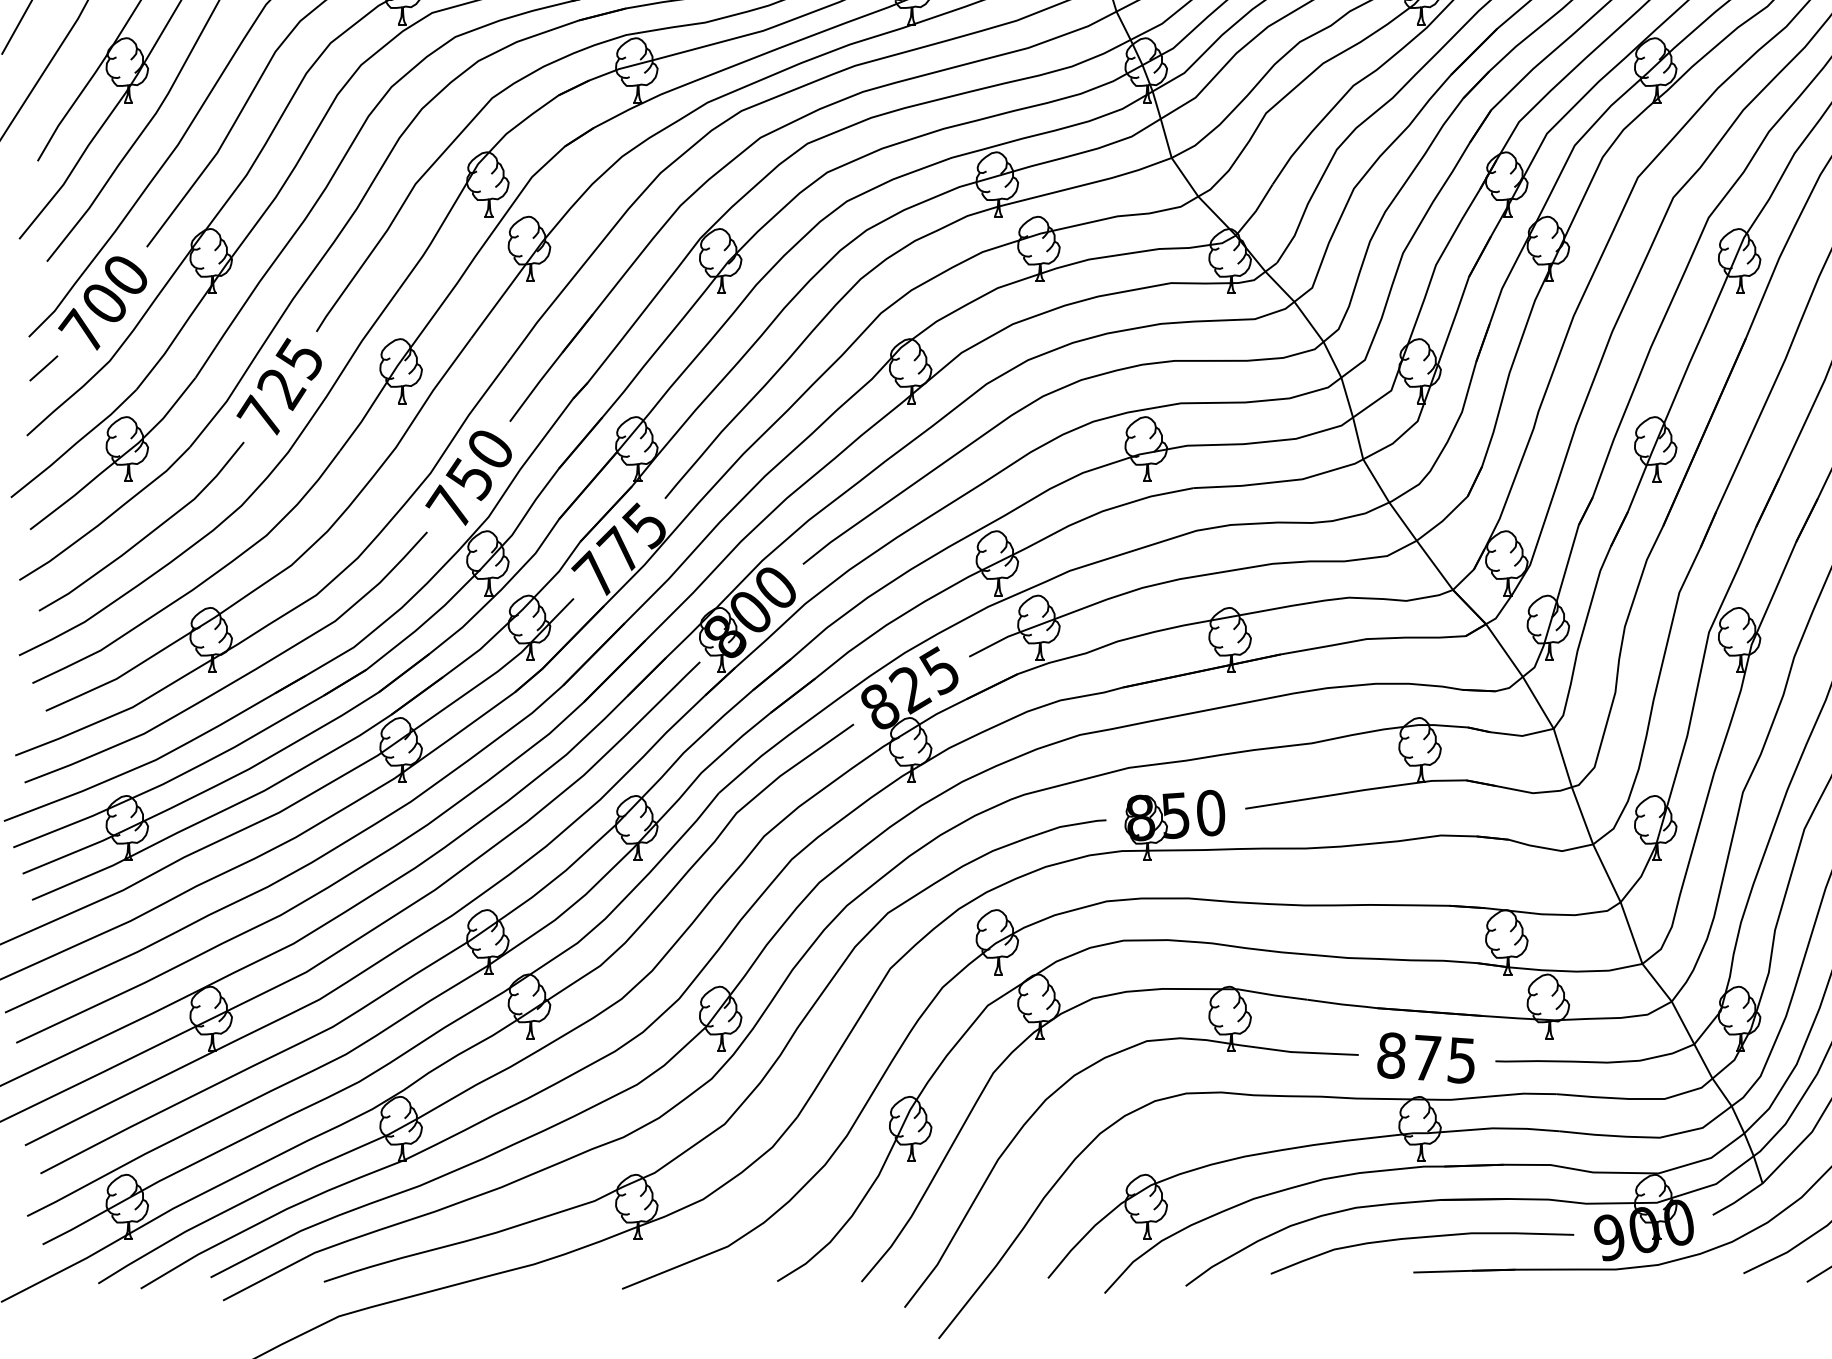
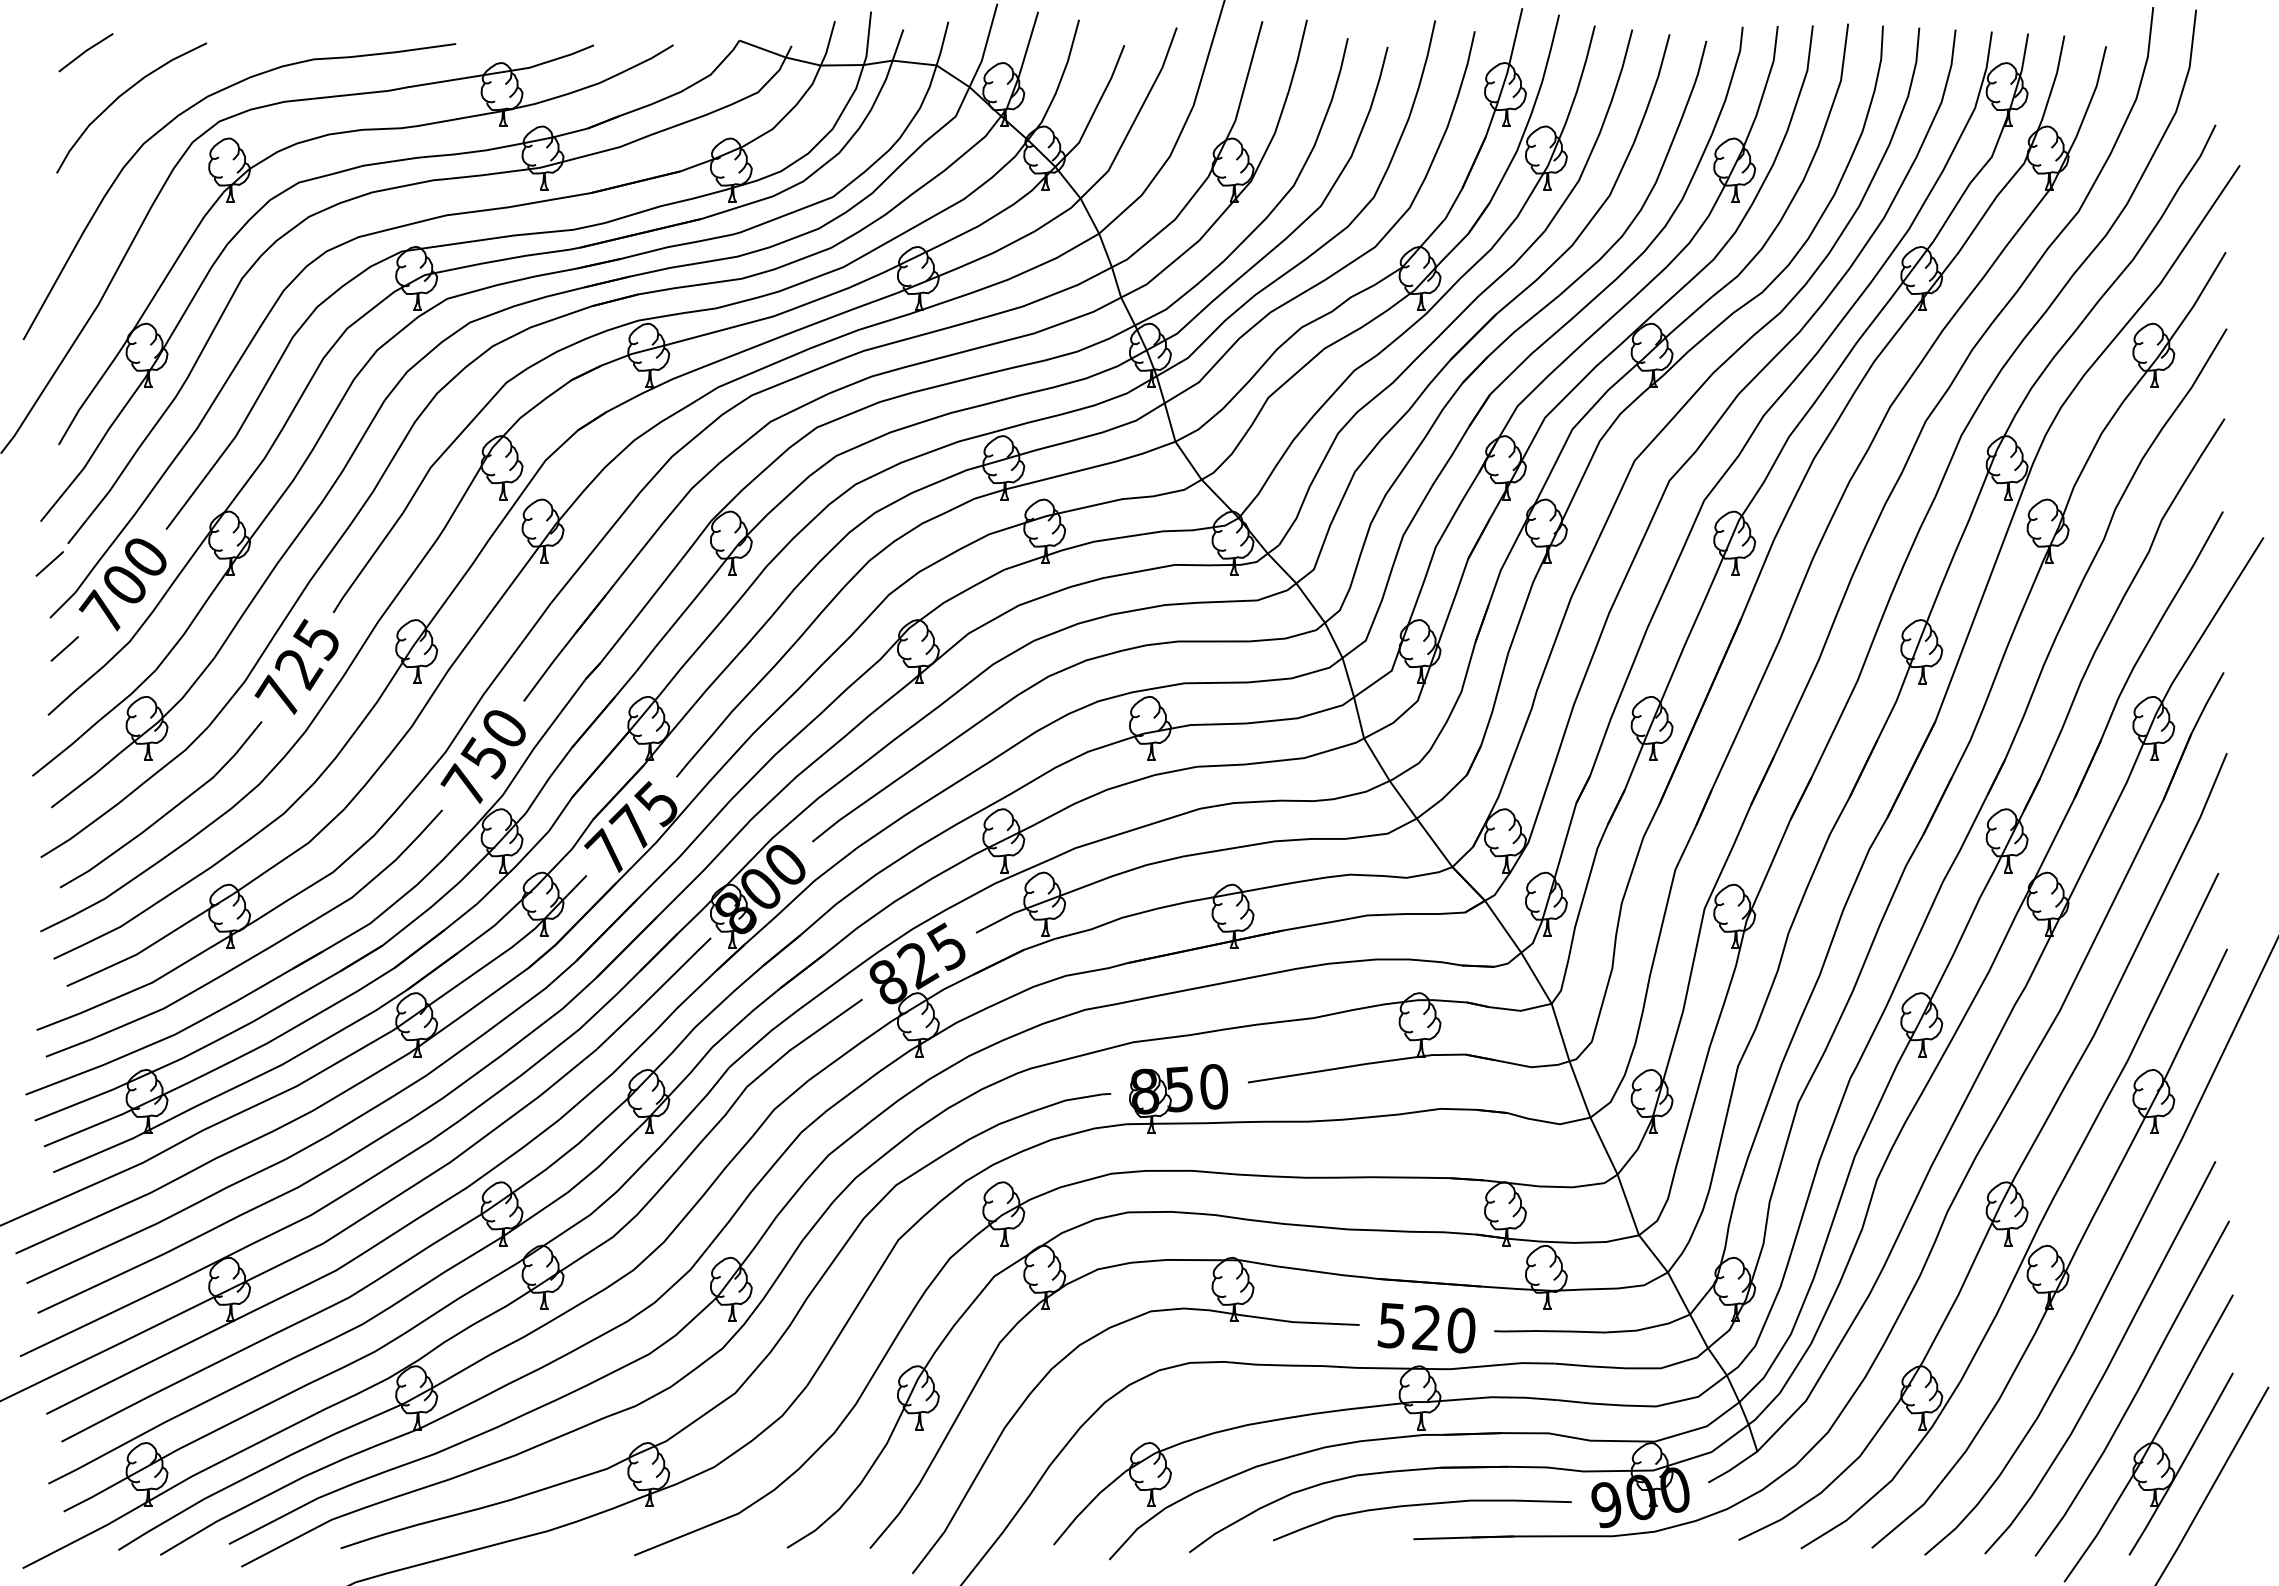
line: (28, 281) -> (49, 563), added
text: (1426, 1057) -> (1426, 1327), 875 -> 520

